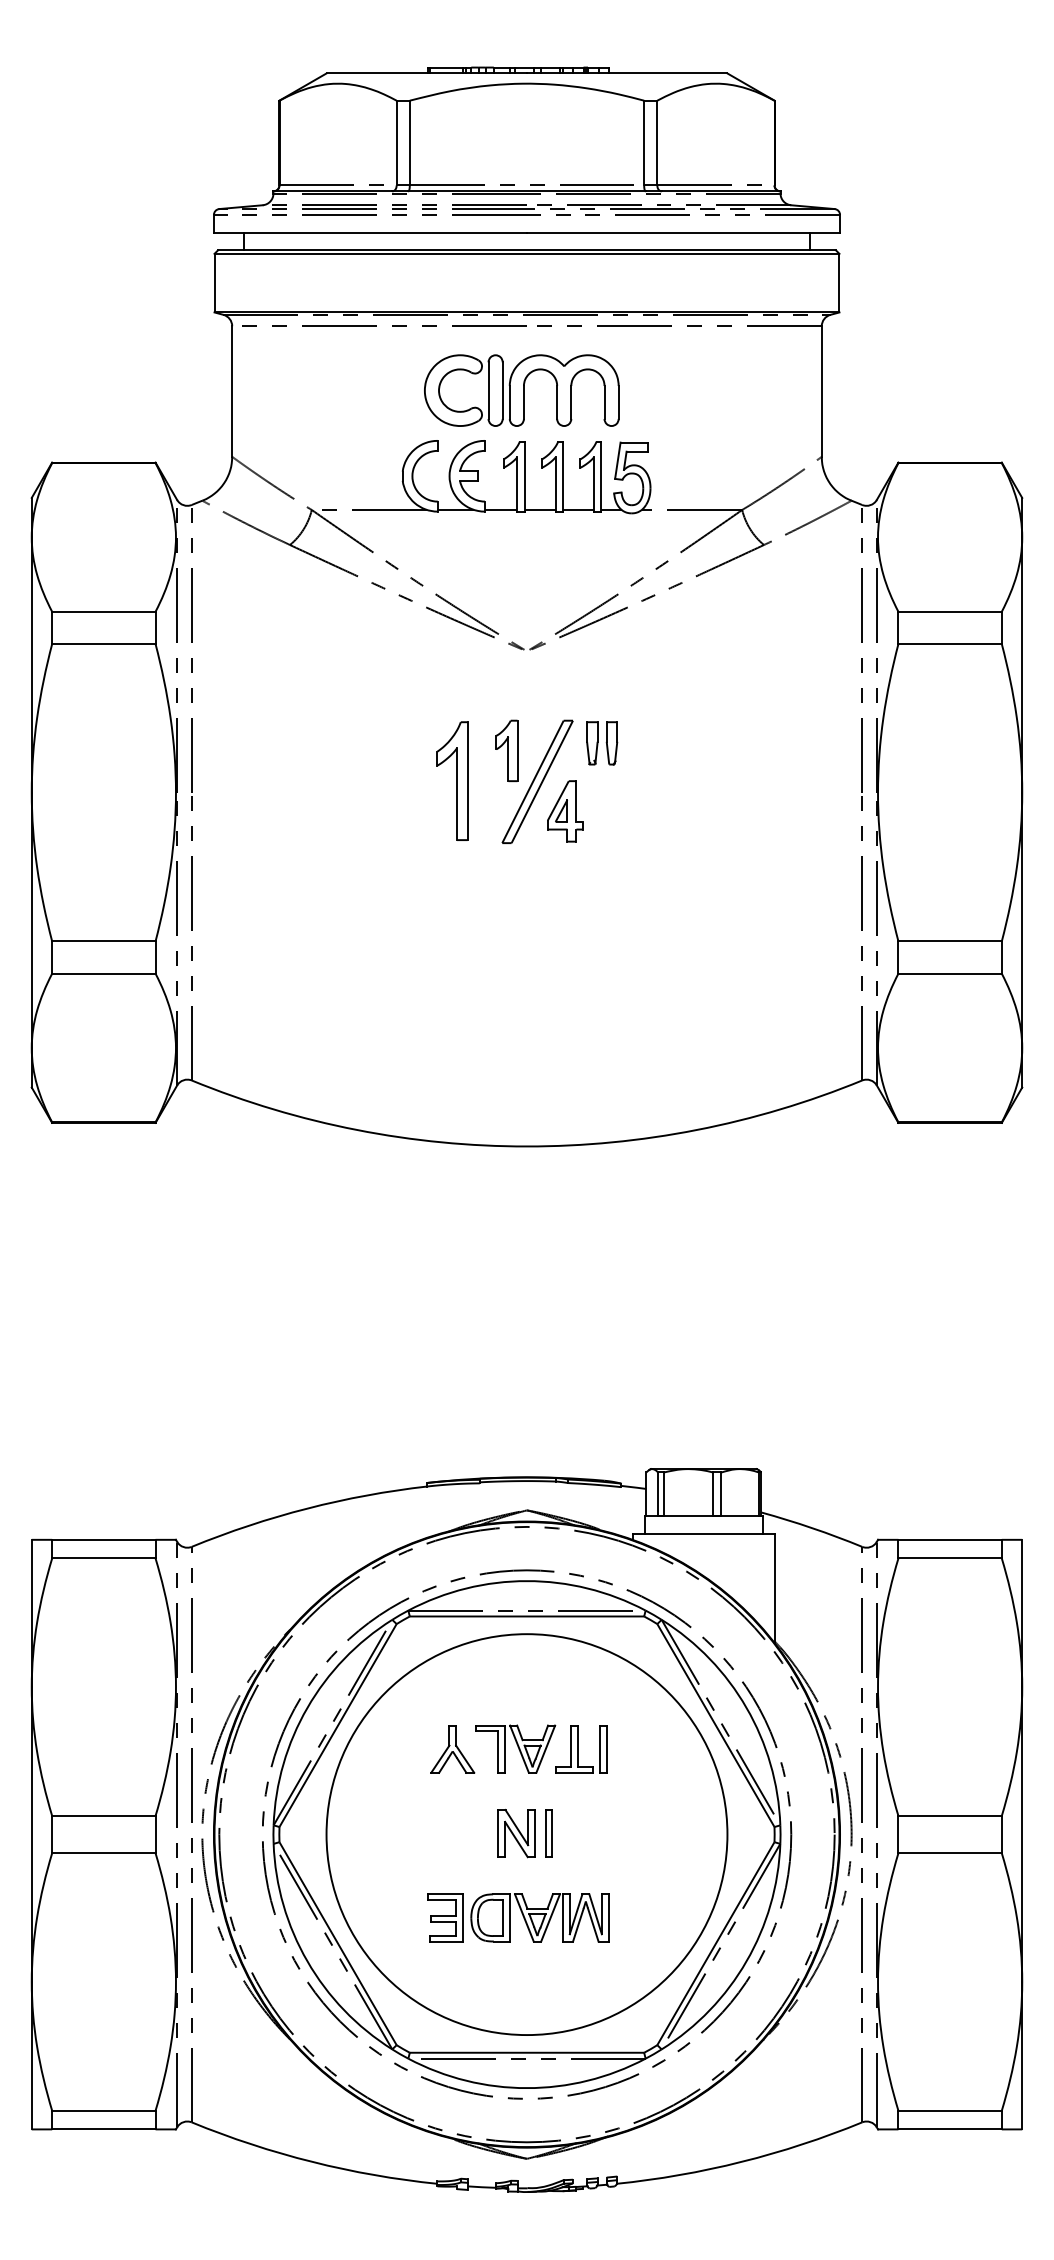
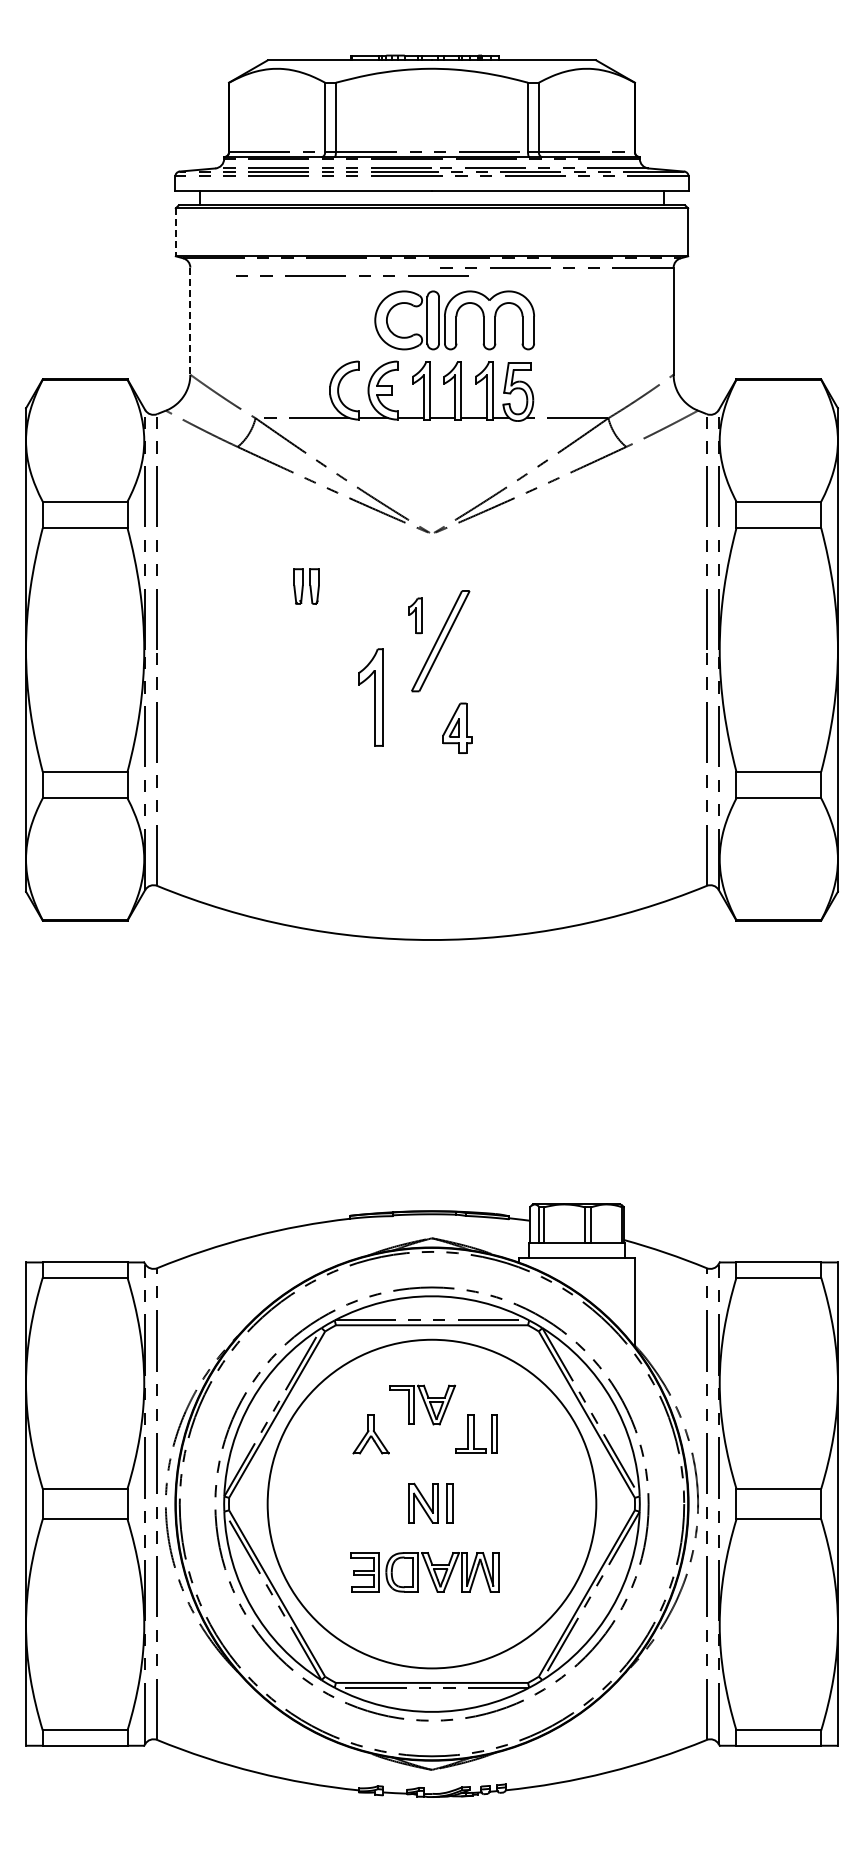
line: (214, 283) -> (175, 232), solid -> dashed
line: (376, 326) -> (345, 275), moved
part: (521, 390) -> (454, 320), moved
line: (232, 391) -> (190, 321), solid -> dashed
part: (602, 743) -> (306, 586), moved
part: (506, 750) -> (415, 615), size x0.7
part: (451, 781) -> (370, 697), moved
part: (565, 810) -> (457, 727), moved
part: (515, 1748) -> (422, 1404), moved

